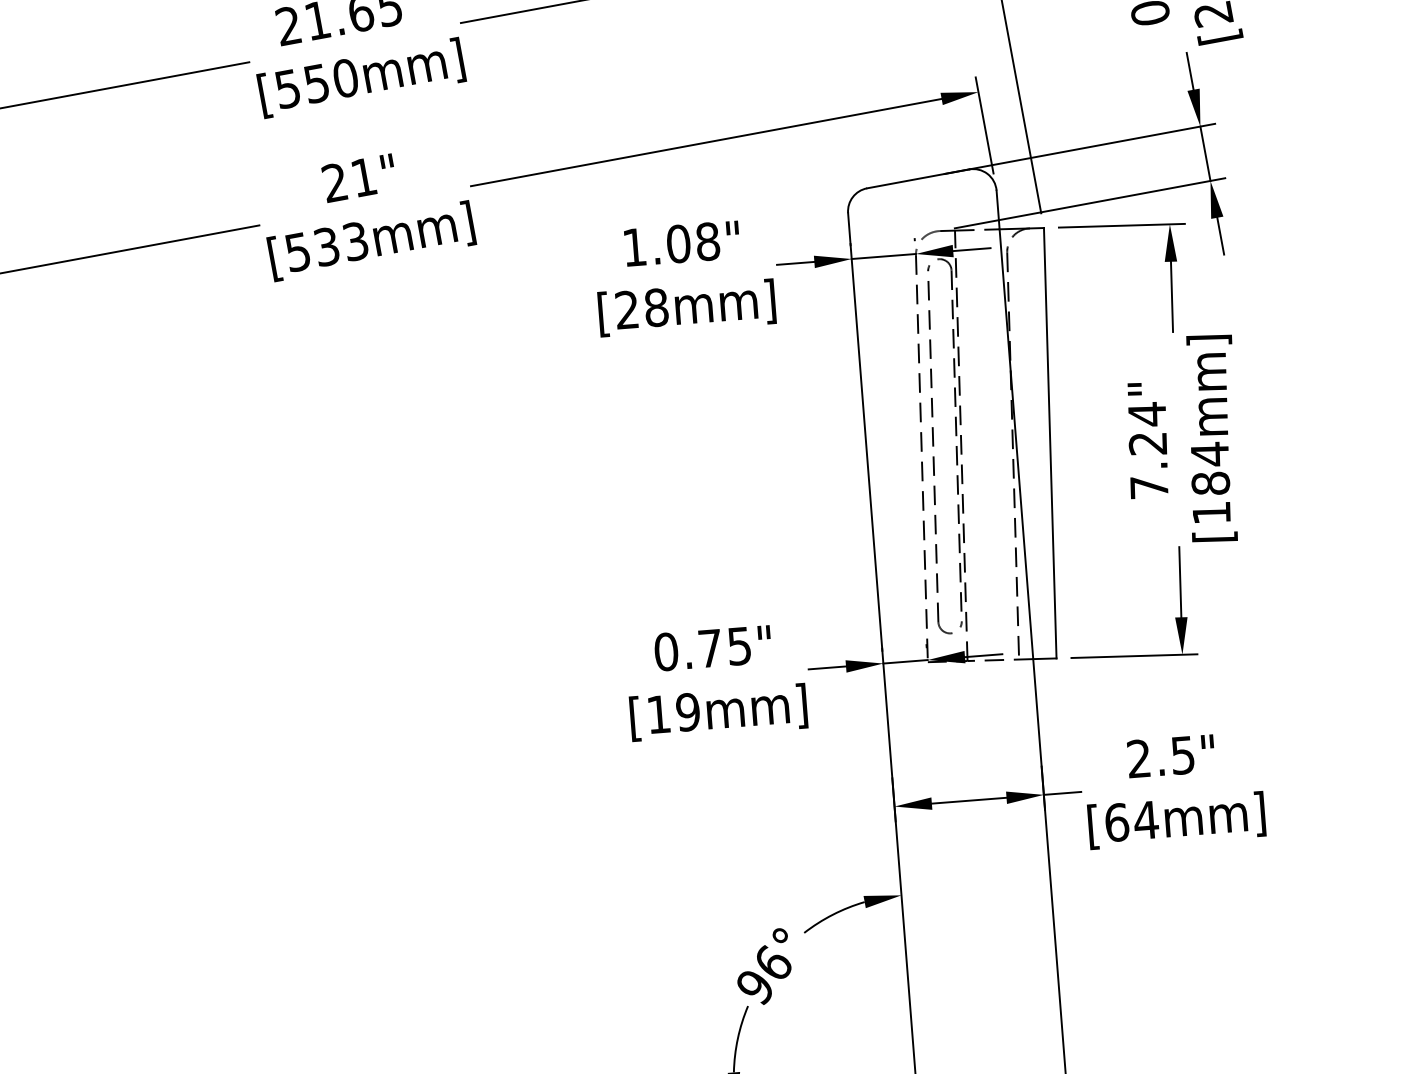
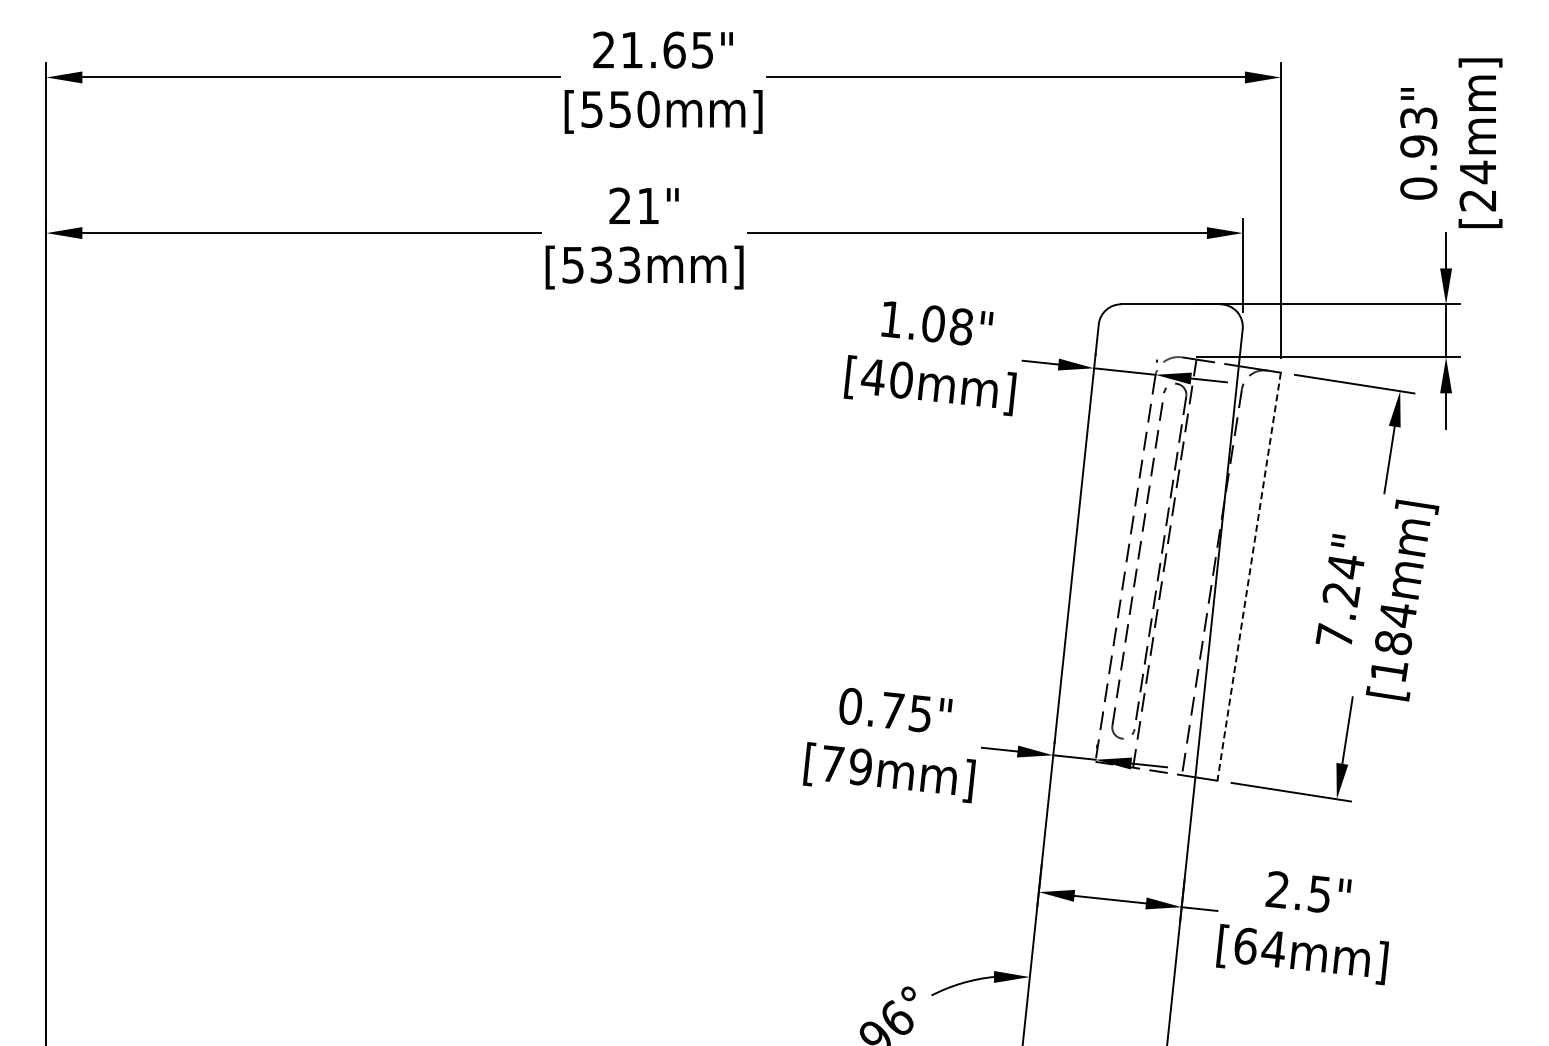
text: (640, 308) -> (886, 378), [28mm] -> [40mm]
line: (1050, 443) -> (1249, 577), solid -> dashed
text: (659, 713) -> (833, 763), [19mm] -> [79mm]

